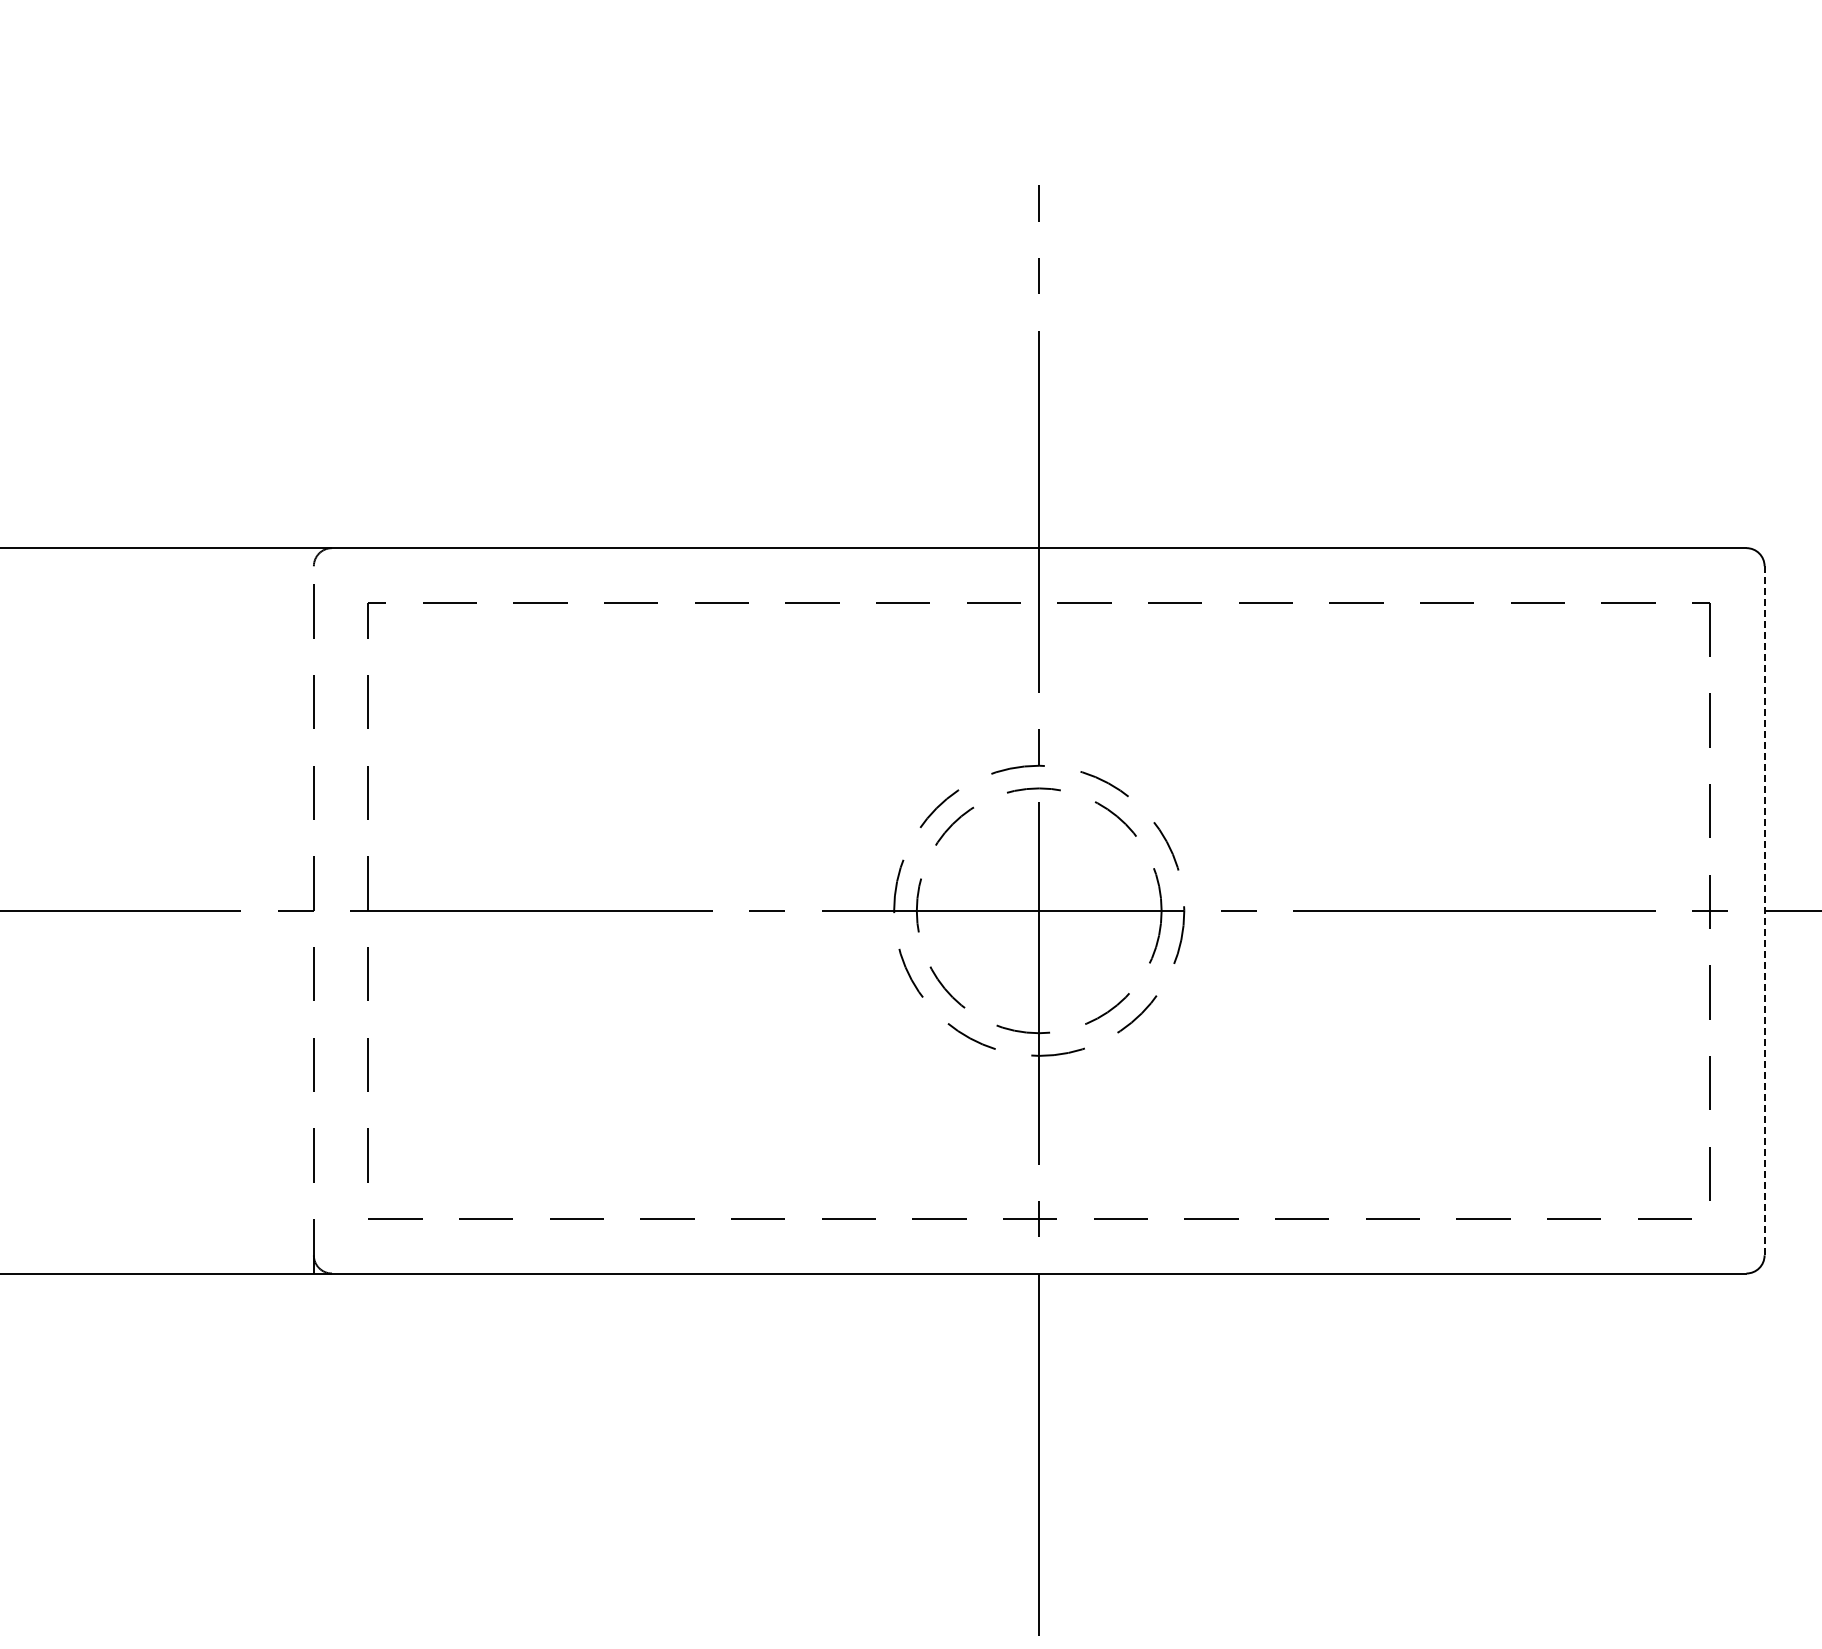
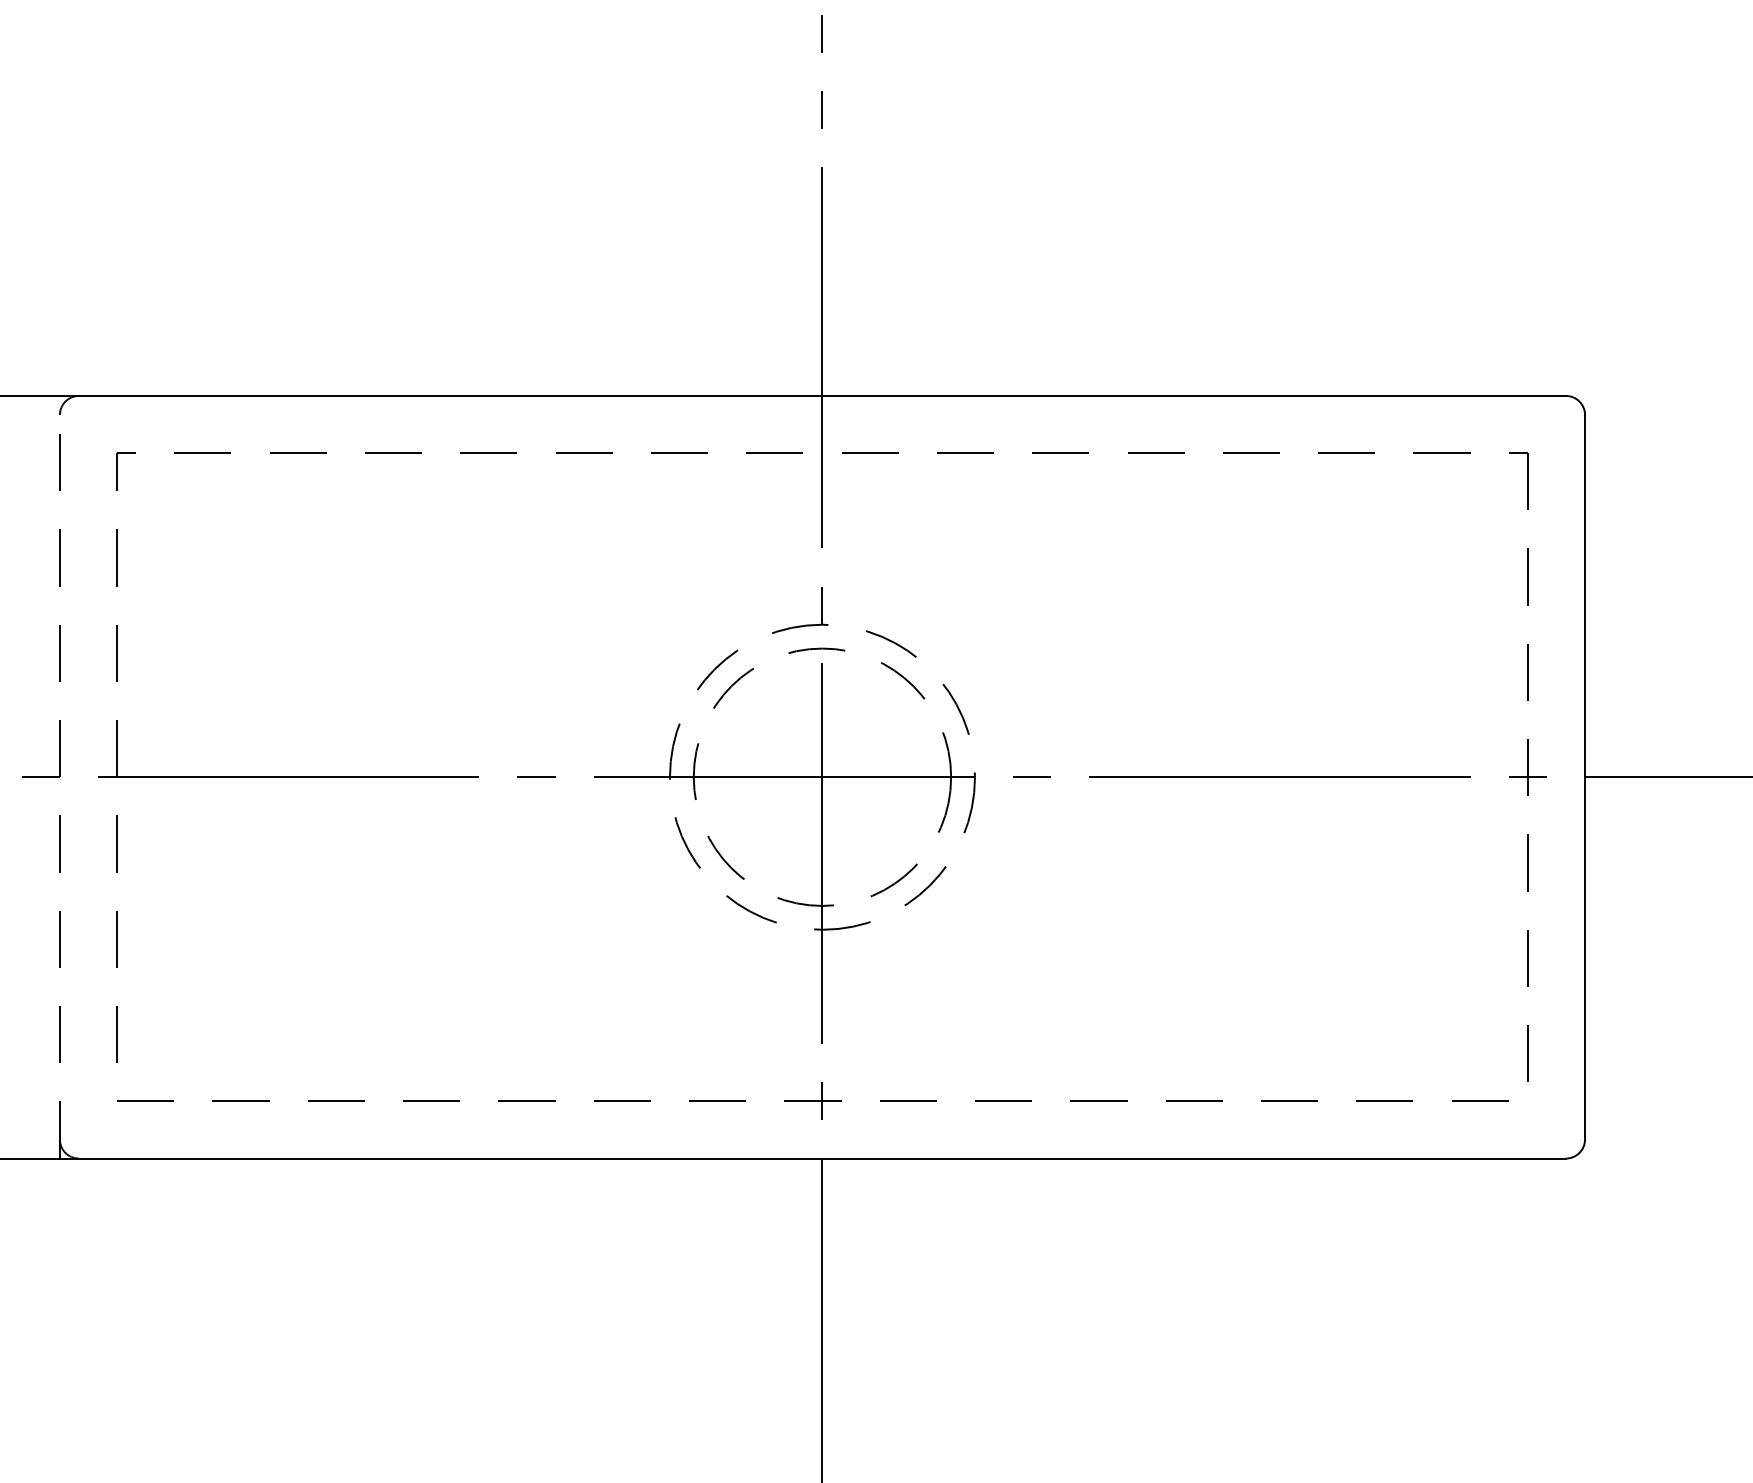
line: (1764, 910) -> (1584, 776), dashed -> solid

